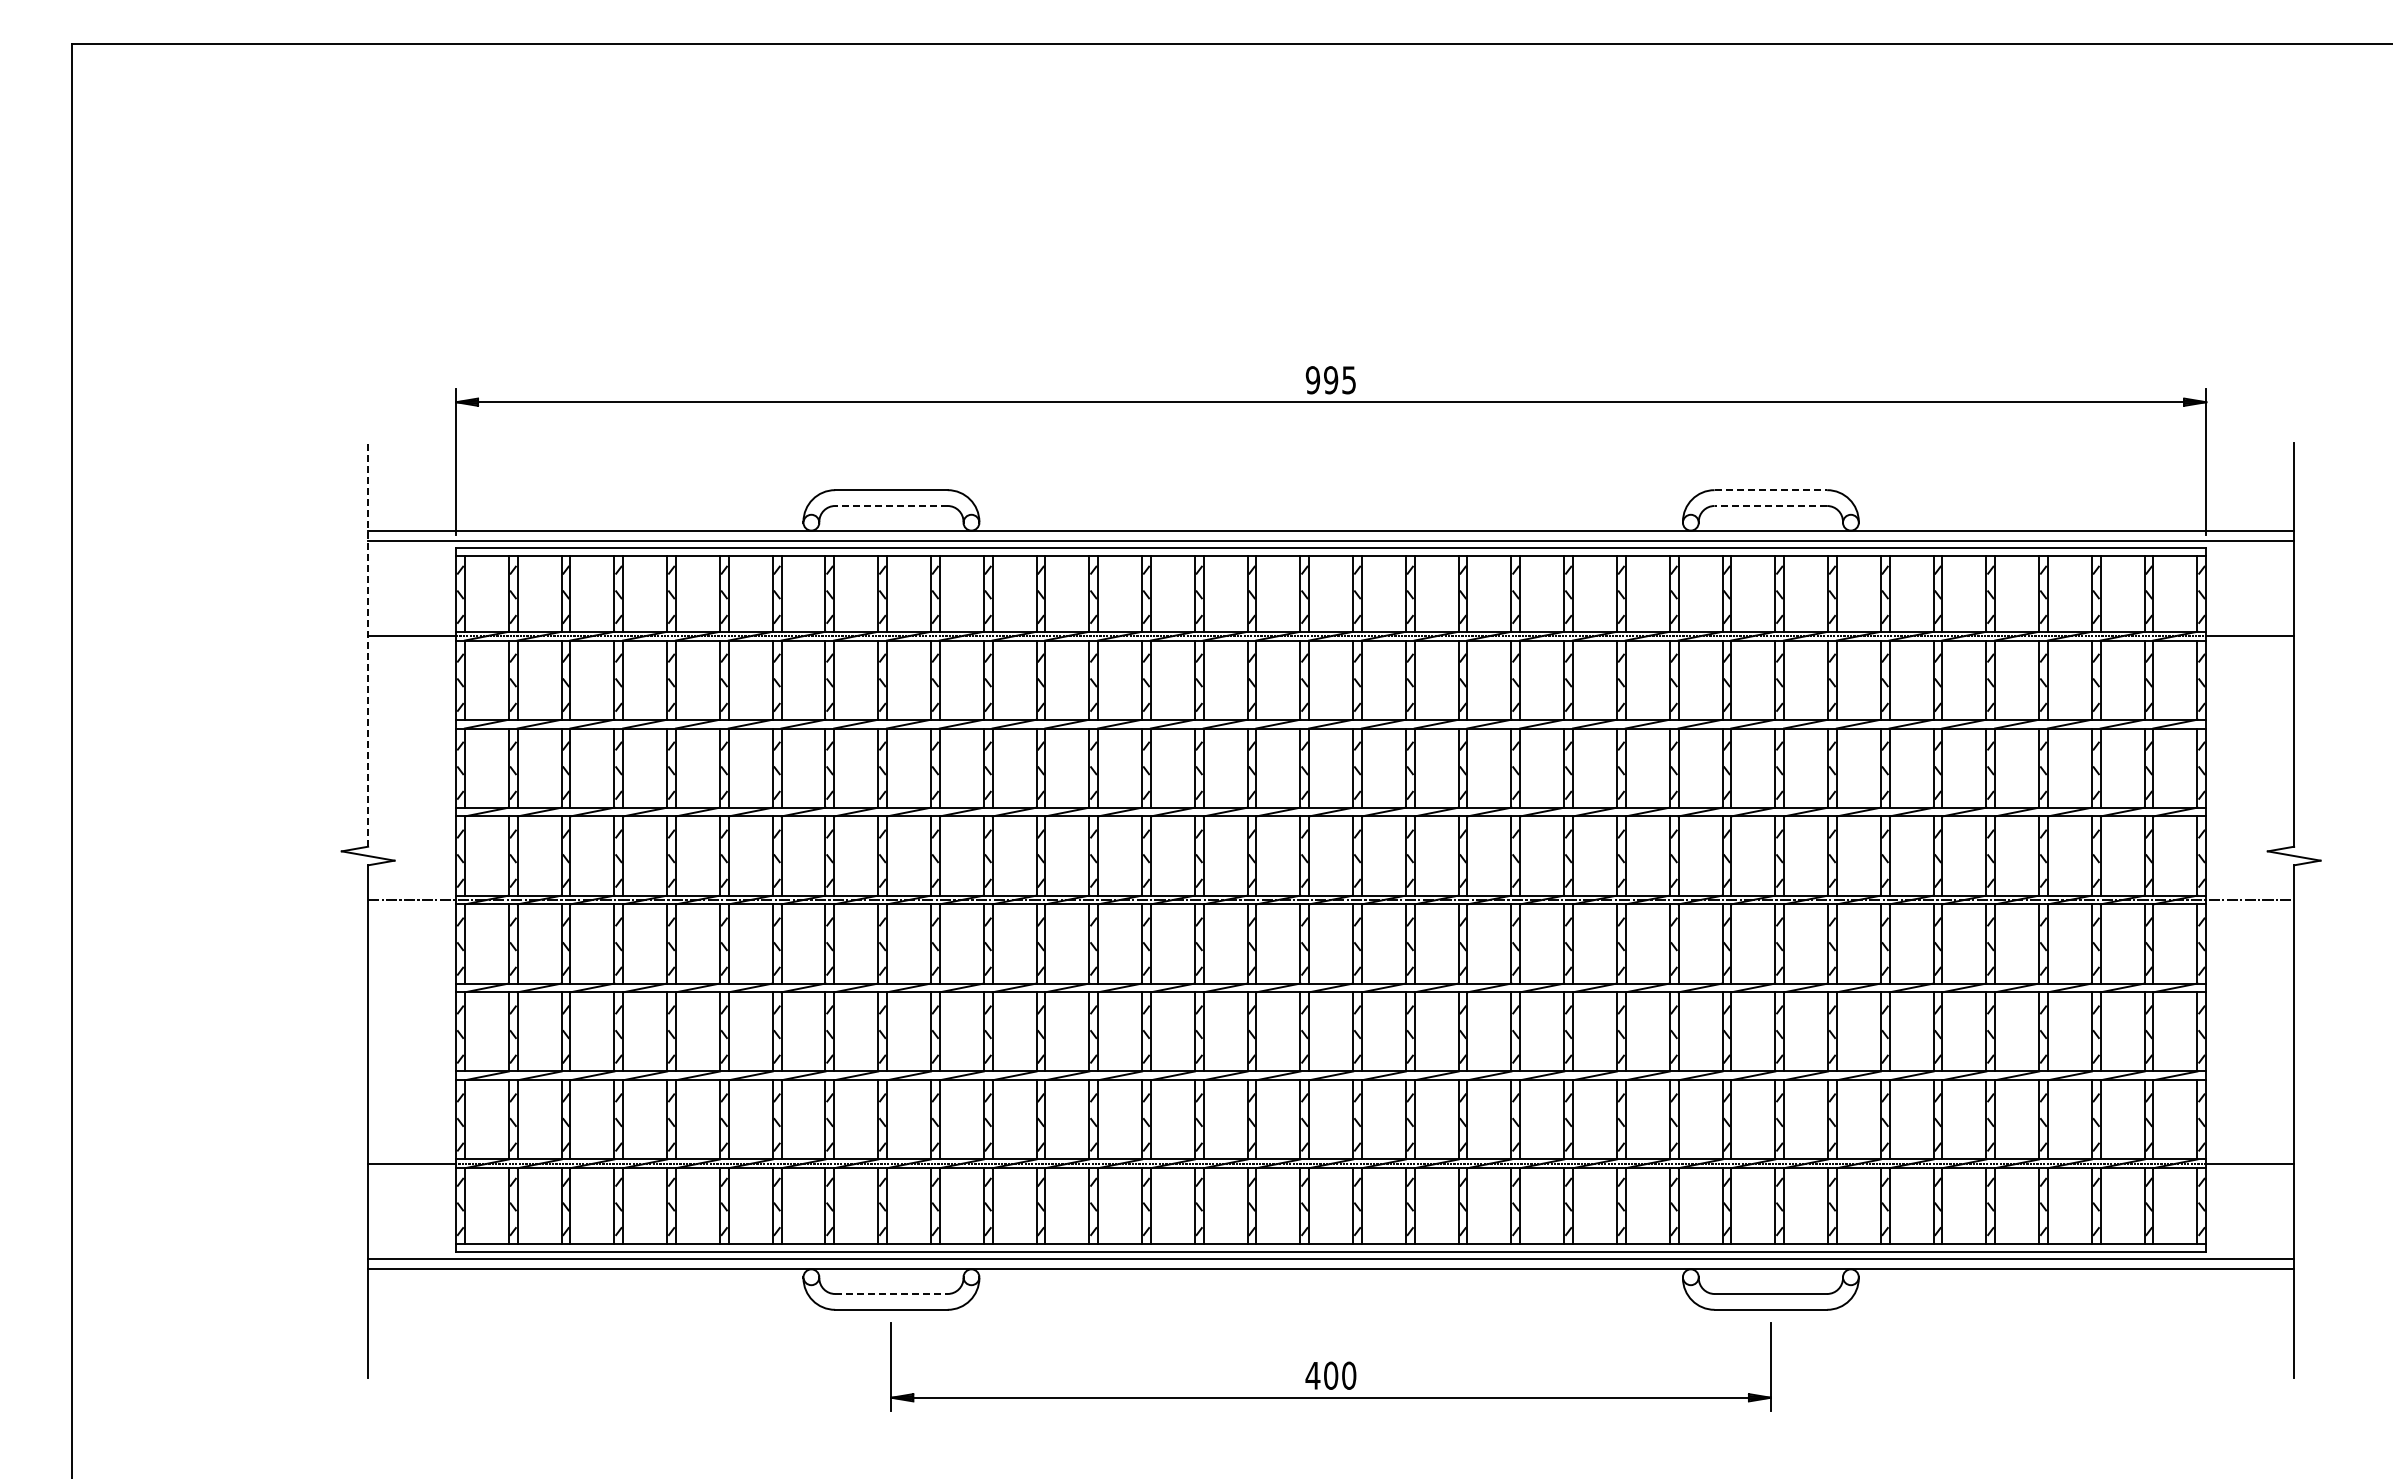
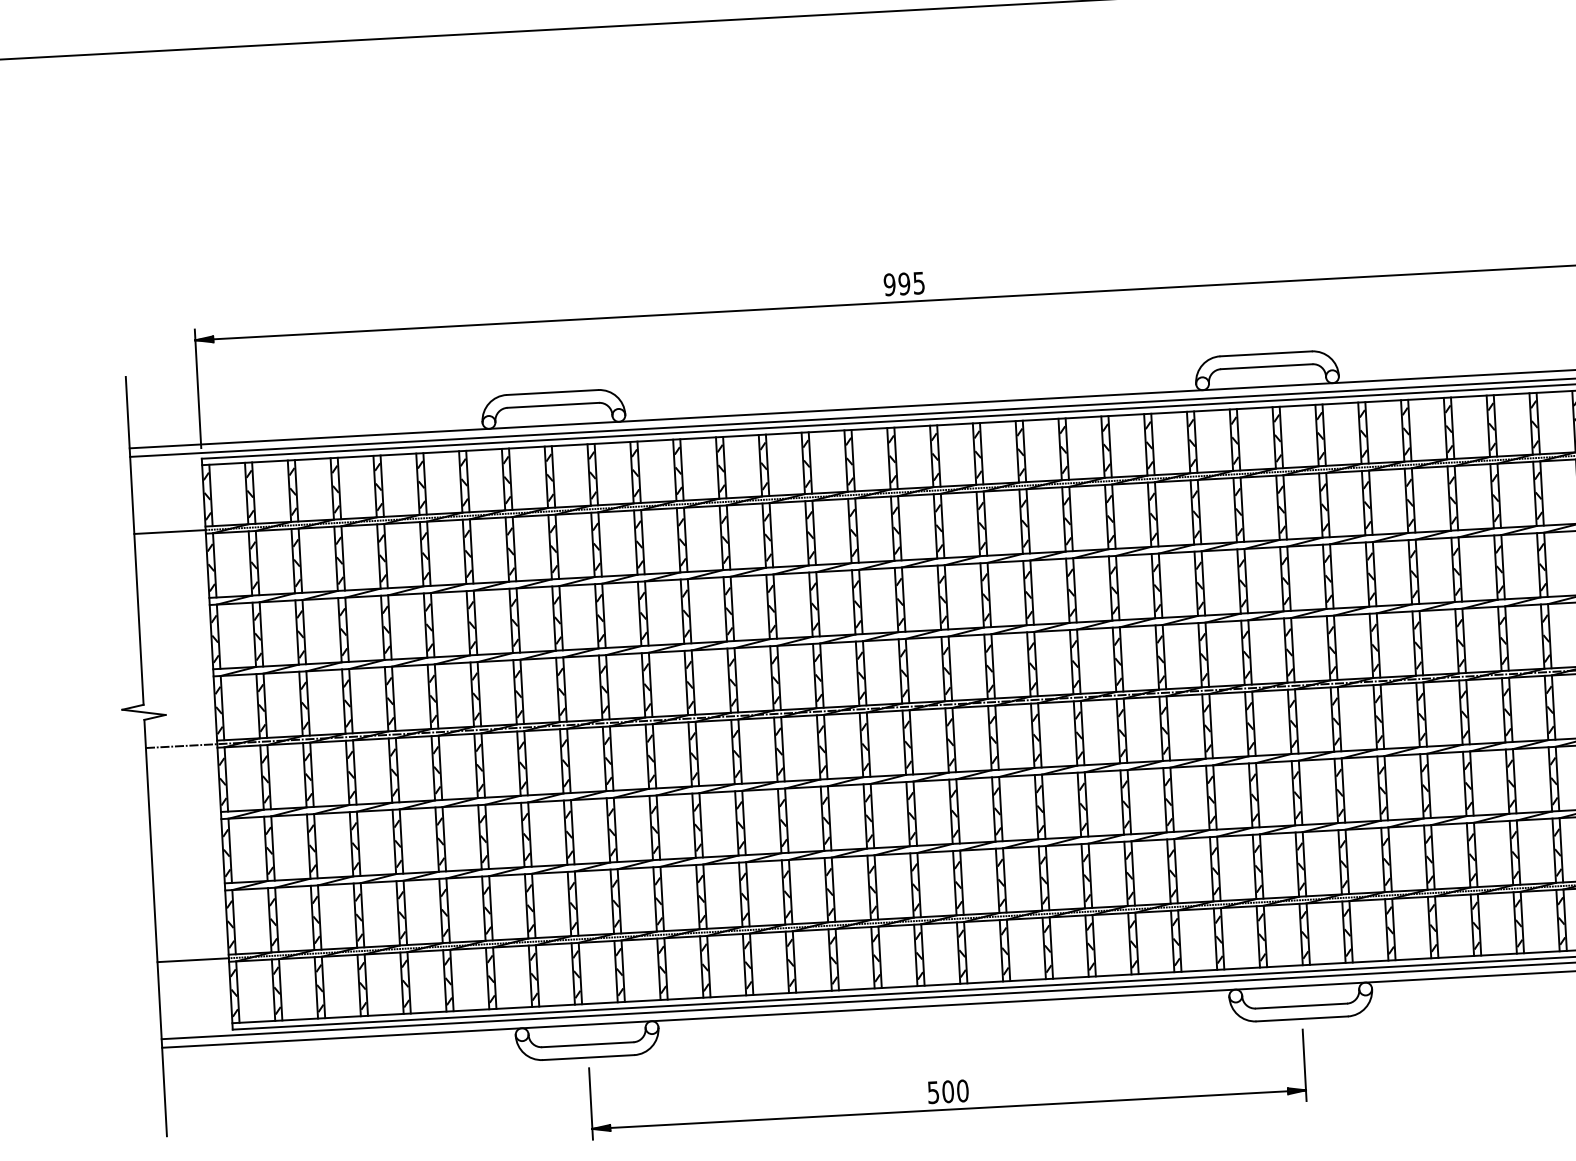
line: (1771, 490) -> (1266, 354), dashed -> solid
line: (890, 506) -> (552, 405), dashed -> solid
line: (1770, 506) -> (1266, 367), dashed -> solid
line: (368, 644) -> (134, 540), dashed -> solid
line: (891, 1293) -> (587, 1044), dashed -> solid
text: (1312, 1375) -> (933, 1092), 400 -> 500

